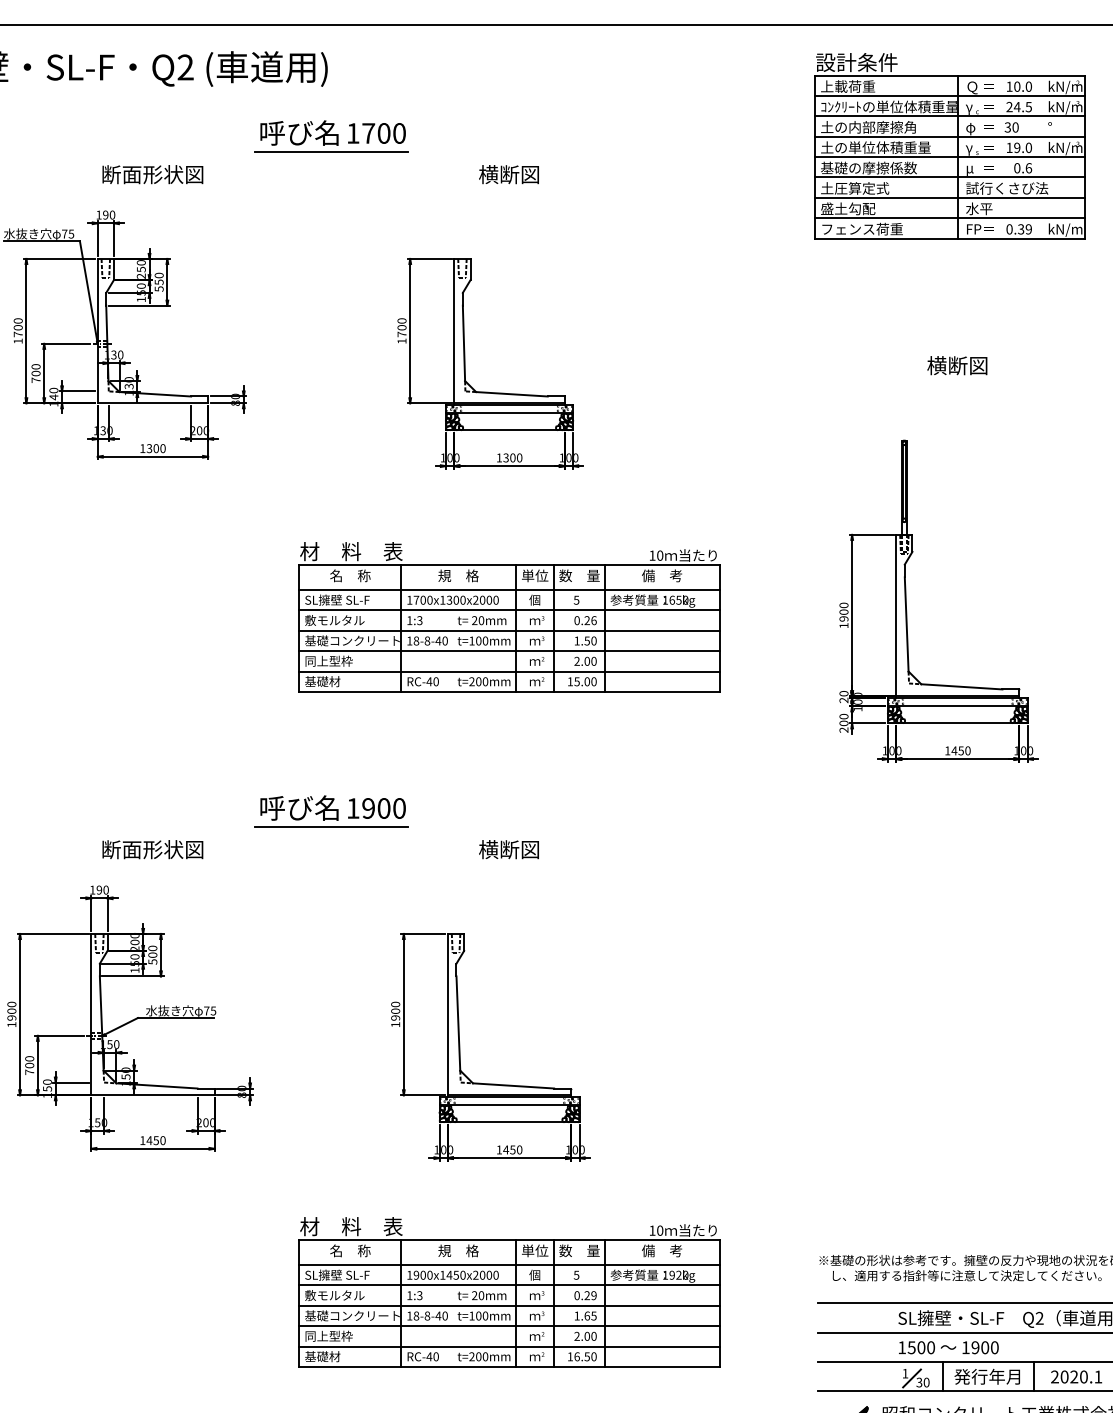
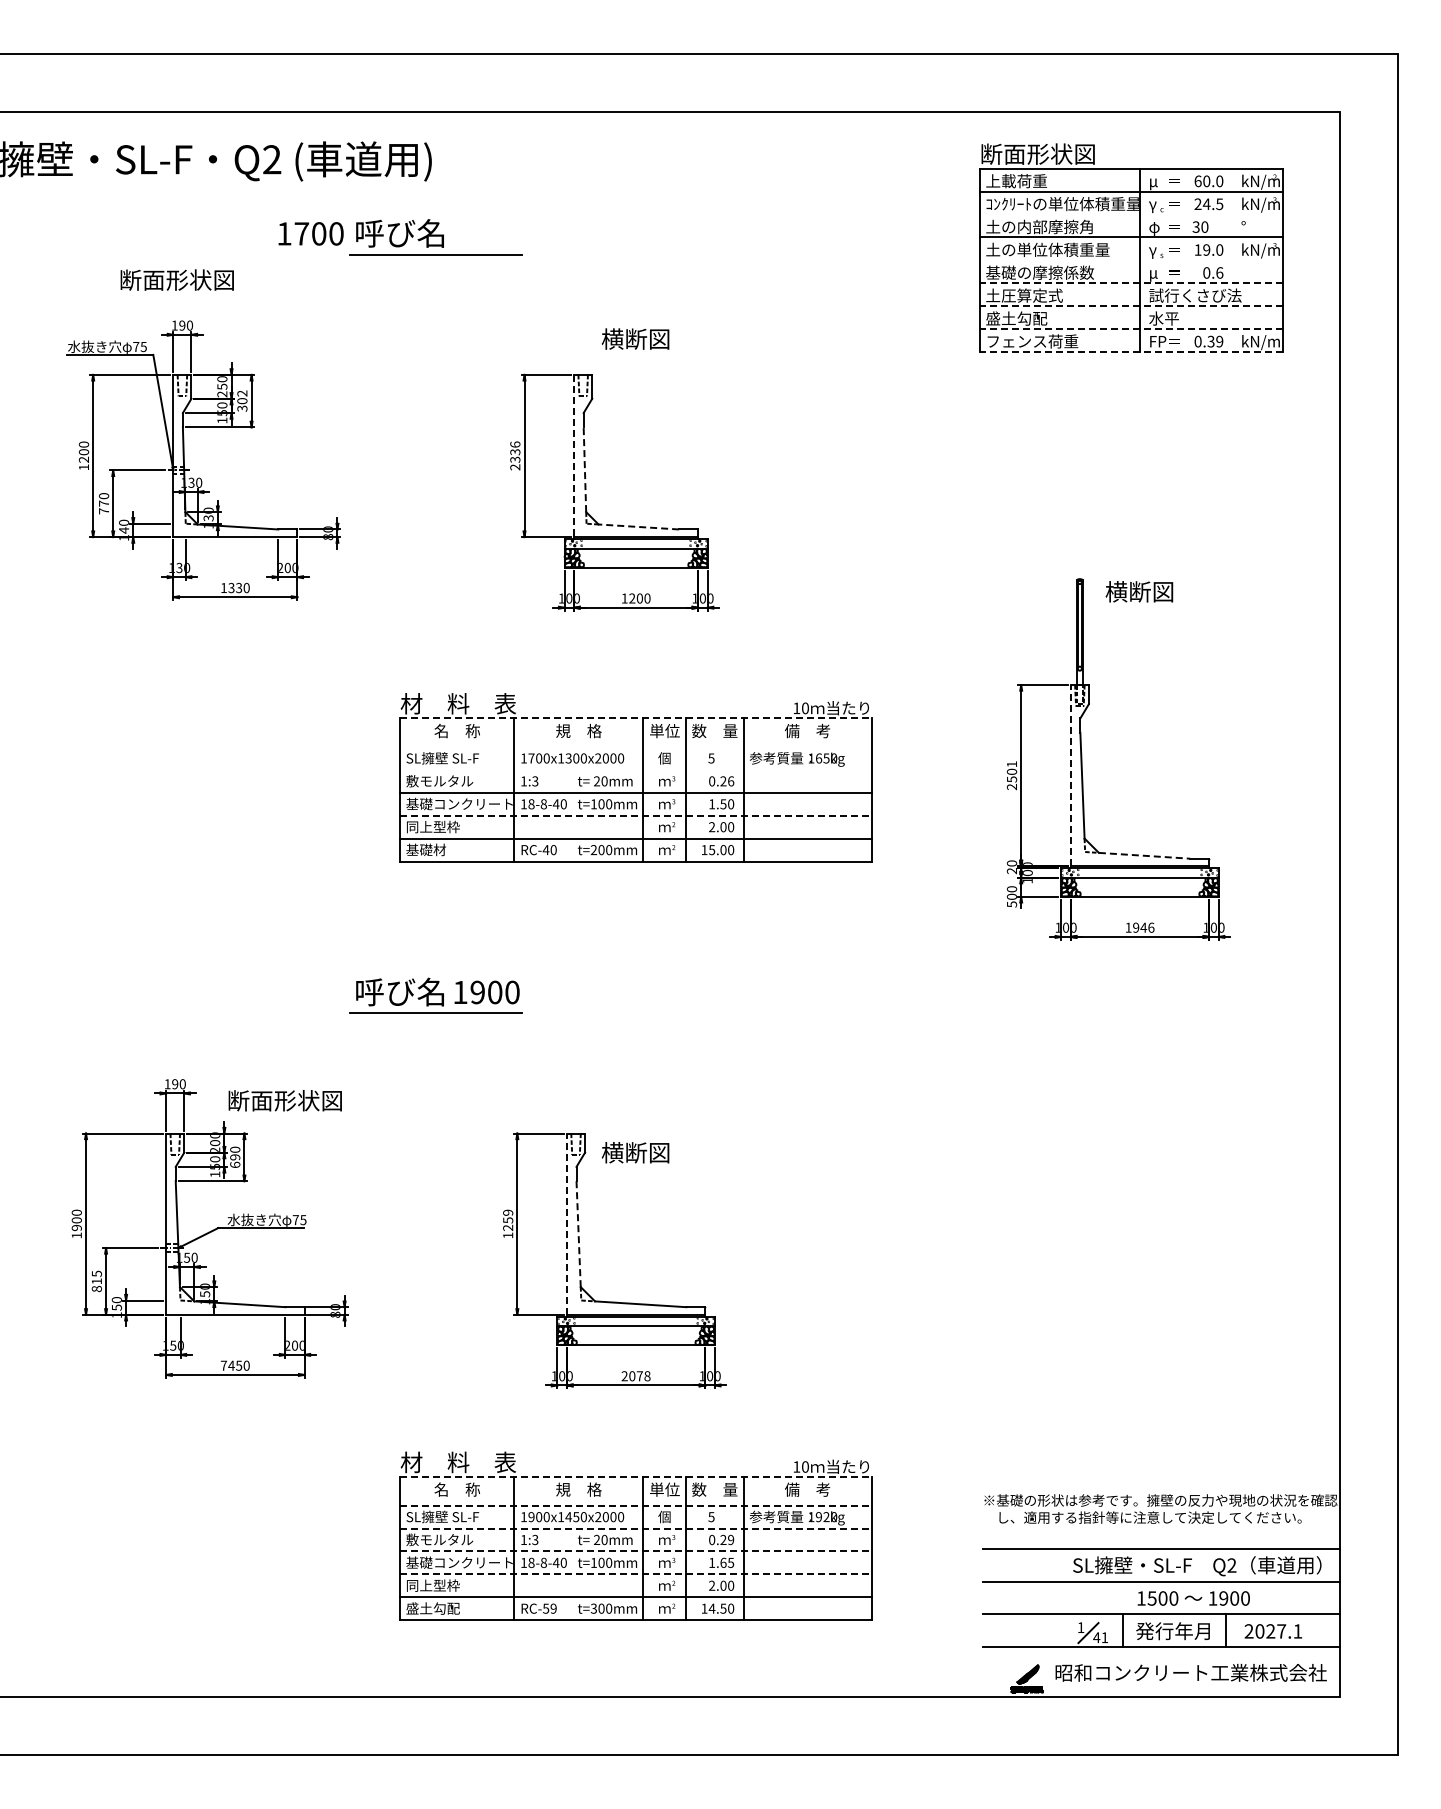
text: (866, 61) -> (1037, 153), 設計条件 -> 断面形状図
text: (1009, 86) -> (1197, 181), 10.0 -> 60.0
text: (972, 87) -> (1156, 182), Ｑ -> μ
line: (950, 116) -> (1131, 214), removed
text: (376, 133) -> (310, 233), moved
line: (950, 157) -> (1131, 260), removed
text: (152, 174) -> (176, 279), moved
text: (508, 174) -> (635, 338), moved
line: (950, 177) -> (1131, 283), solid -> dashed
line: (950, 198) -> (1131, 306), solid -> dashed
line: (950, 218) -> (1131, 329), solid -> dashed
line: (950, 238) -> (1131, 351), solid -> dashed
text: (159, 281) -> (242, 400), 550 -> 302
text: (402, 330) -> (515, 455), 1700 -> 2336
line: (454, 331) -> (574, 456), solid -> dashed
text: (17, 334) -> (83, 459), 1700 -> 1200
line: (463, 343) -> (584, 469), solid -> dashed
text: (957, 365) -> (1139, 591), moved
text: (35, 373) -> (103, 503), 700 -> 770
line: (511, 393) -> (638, 526), solid -> dashed
text: (156, 448) -> (239, 587), 1300 -> 1330
text: (506, 457) -> (632, 598), 1300 -> 1200
line: (509, 564) -> (636, 718), solid -> dashed
line: (508, 590) -> (635, 747), removed
line: (508, 610) -> (635, 769), removed
text: (843, 615) -> (1011, 775), 1900 -> 2501
line: (896, 615) -> (1070, 775), solid -> dashed
line: (509, 651) -> (636, 815), solid -> dashed
line: (961, 686) -> (1144, 855), solid -> dashed
text: (843, 730) -> (1011, 904), 200 -> 500
text: (960, 750) -> (1143, 927), 1450 -> 1946
text: (152, 849) -> (284, 1100), moved
text: (508, 849) -> (635, 1152), moved
text: (153, 958) -> (235, 1161), 500 -> 690
text: (395, 1011) -> (508, 1220), 1900 -> 1259
line: (447, 1014) -> (566, 1224), solid -> dashed
line: (458, 1023) -> (578, 1234), solid -> dashed
text: (29, 1065) -> (96, 1281), 700 -> 815
text: (142, 1140) -> (223, 1365), 1450 -> 7450
text: (508, 1150) -> (635, 1376), 1450 -> 2078
line: (509, 1240) -> (636, 1477), solid -> dashed
line: (509, 1264) -> (636, 1505), solid -> dashed
line: (509, 1285) -> (636, 1528), solid -> dashed
line: (509, 1305) -> (636, 1551), solid -> dashed
line: (509, 1326) -> (636, 1574), solid -> dashed
text: (948, 1347) -> (1193, 1598), moved
text: (328, 1356) -> (432, 1608), 基礎材 -> 盛土勾配
text: (432, 1356) -> (549, 1608), RC-40 -> RC-59
text: (471, 1356) -> (593, 1608), t=200mm -> t=300mm
text: (576, 1356) -> (711, 1608), 16.50 -> 14.50
text: (1083, 1377) -> (1281, 1631), 2020.1 -> 2027.1
text: (922, 1382) -> (1100, 1637), 30 -> 41

